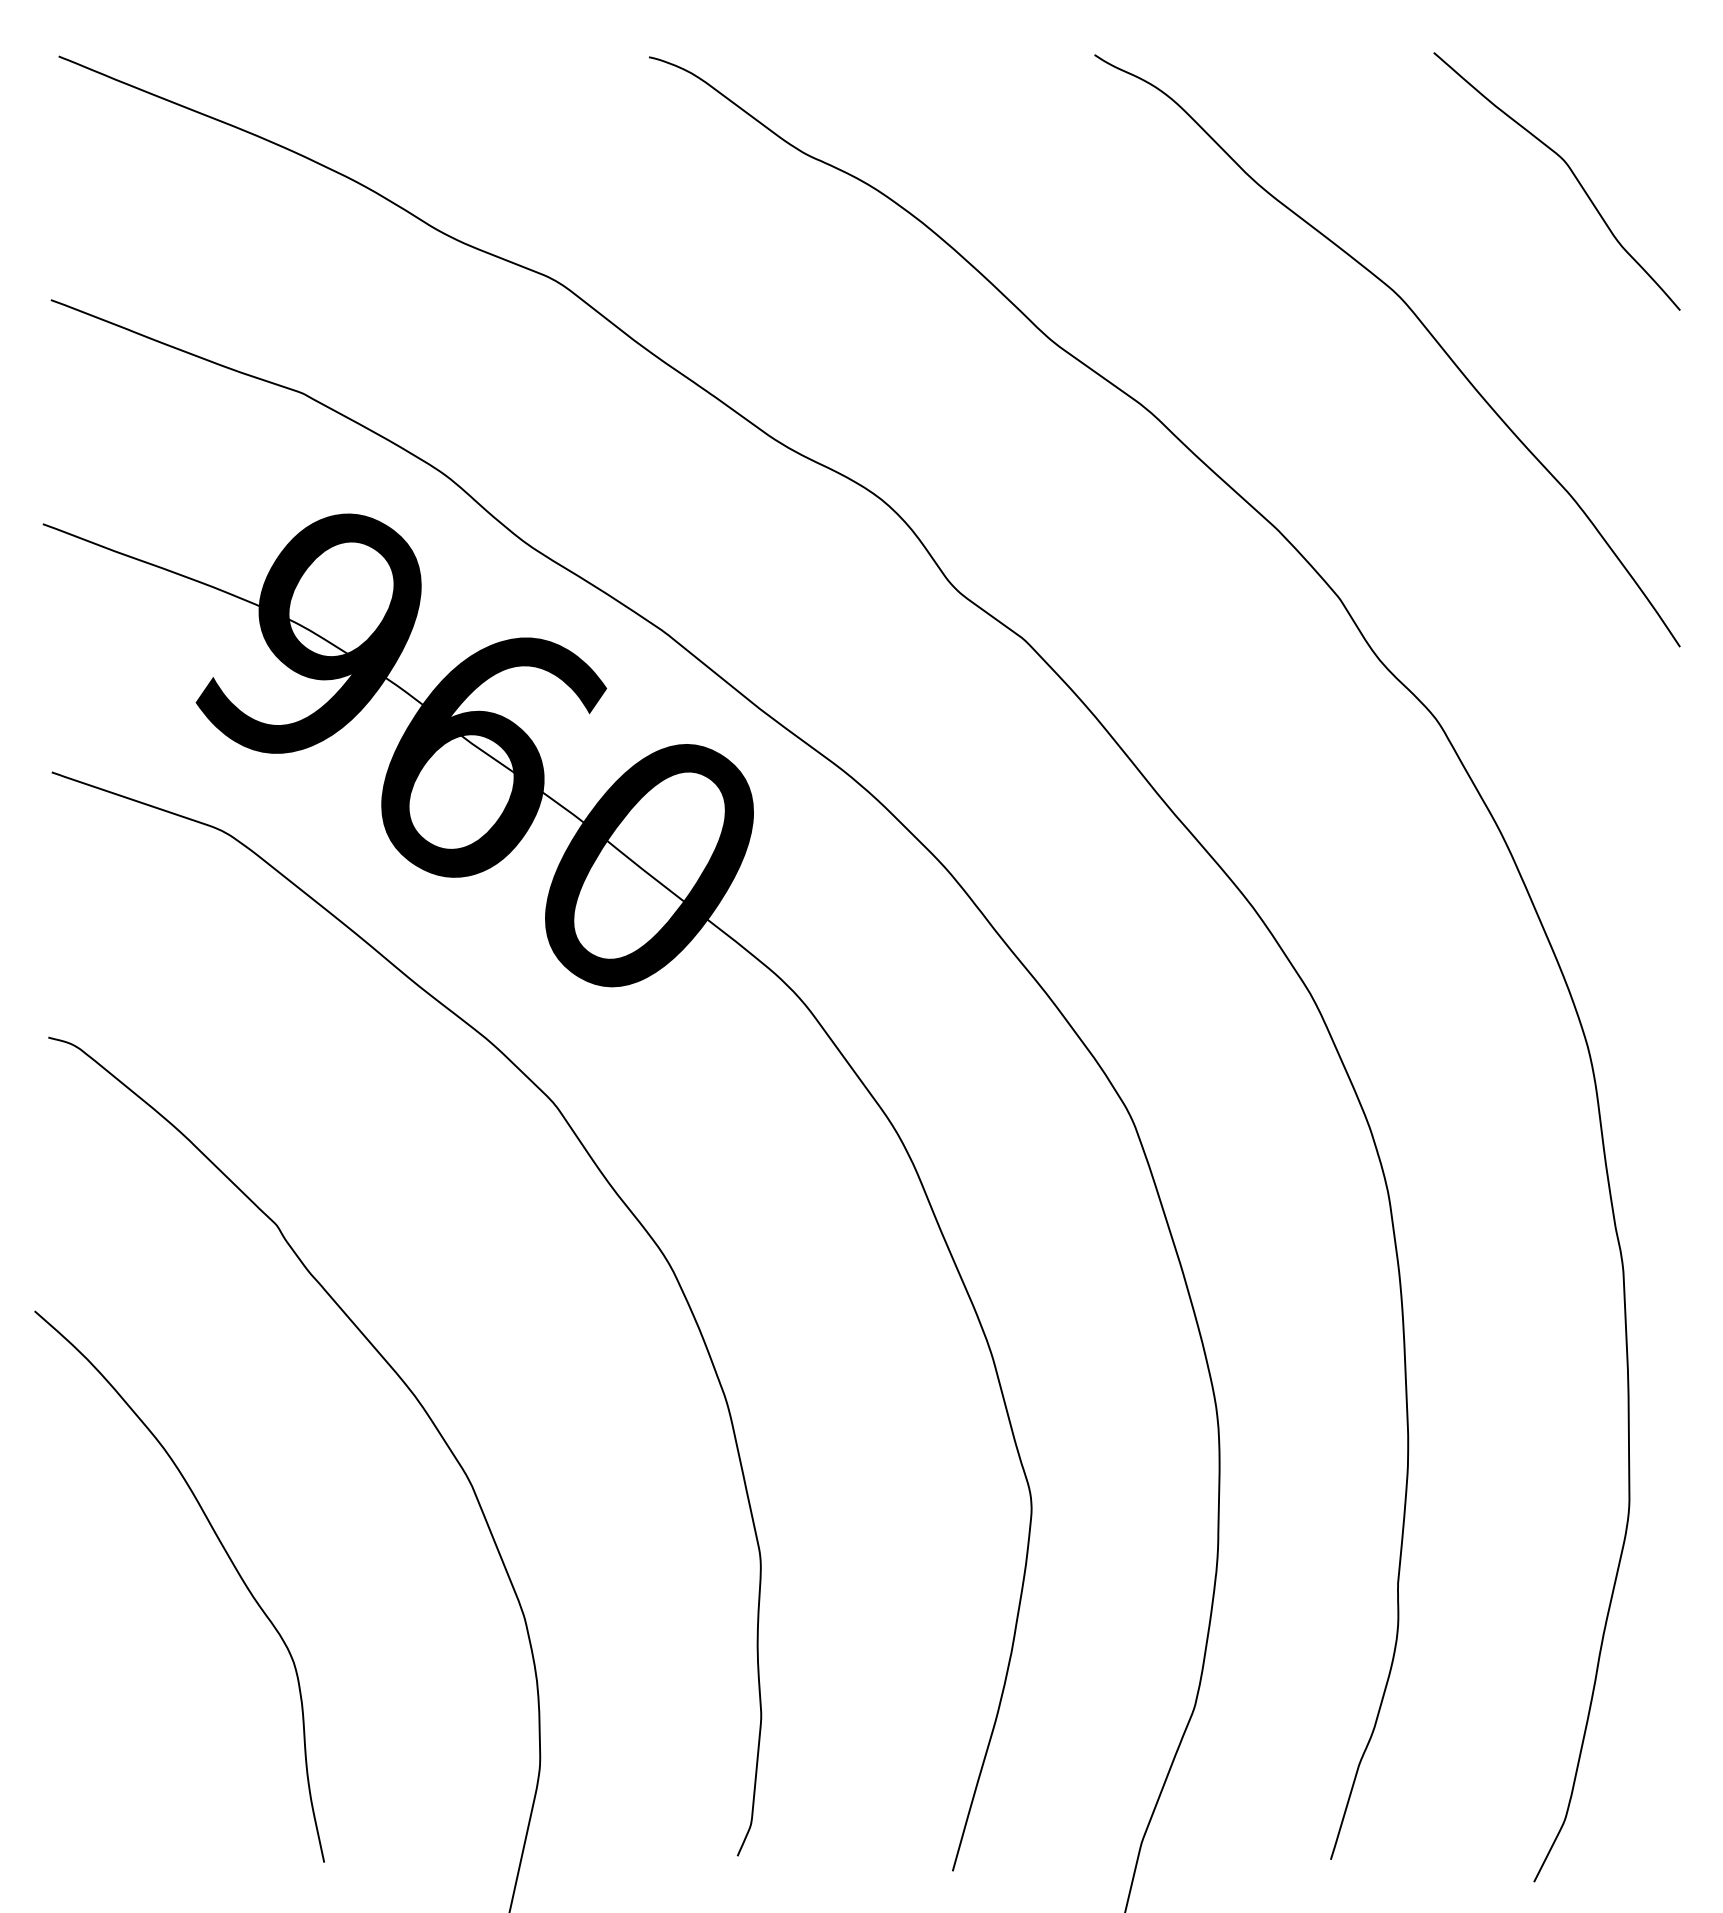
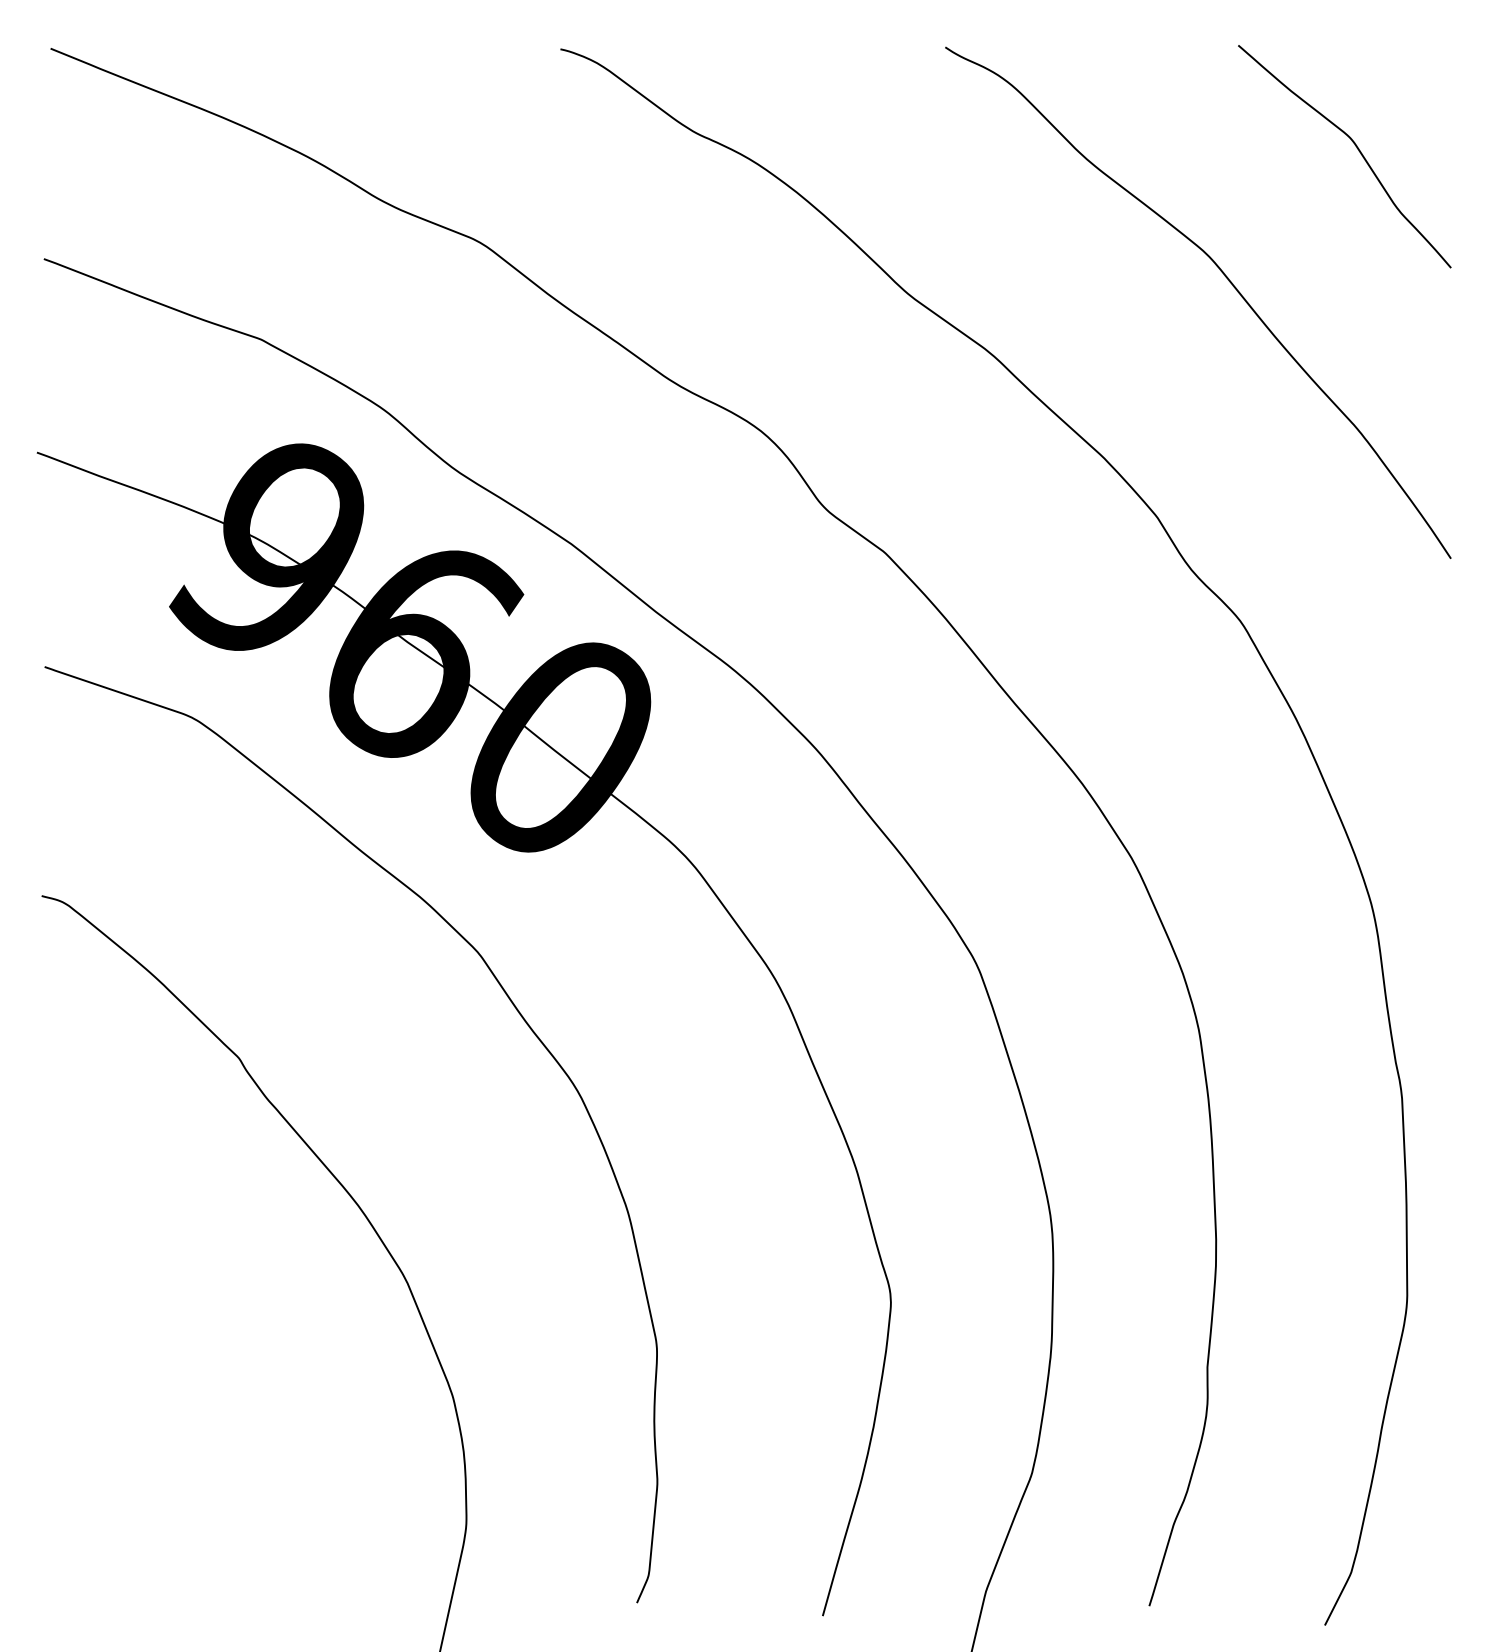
curve: (227, 1556) -> (196, 1344), removed

